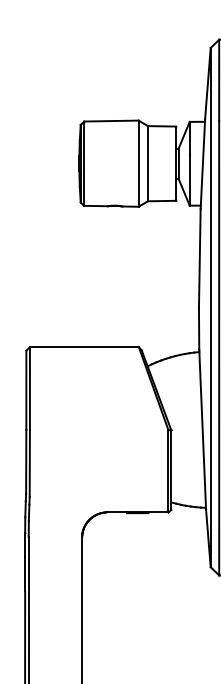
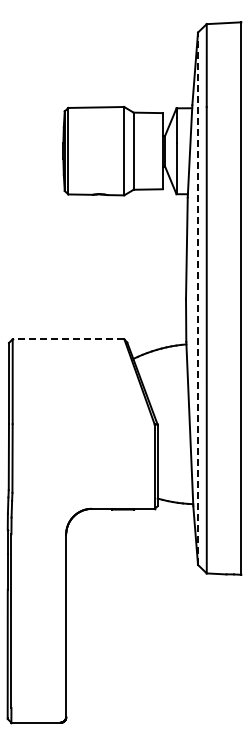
line: (211, 307) -> (198, 298), solid -> dashed
line: (84, 347) -> (68, 339), solid -> dashed

